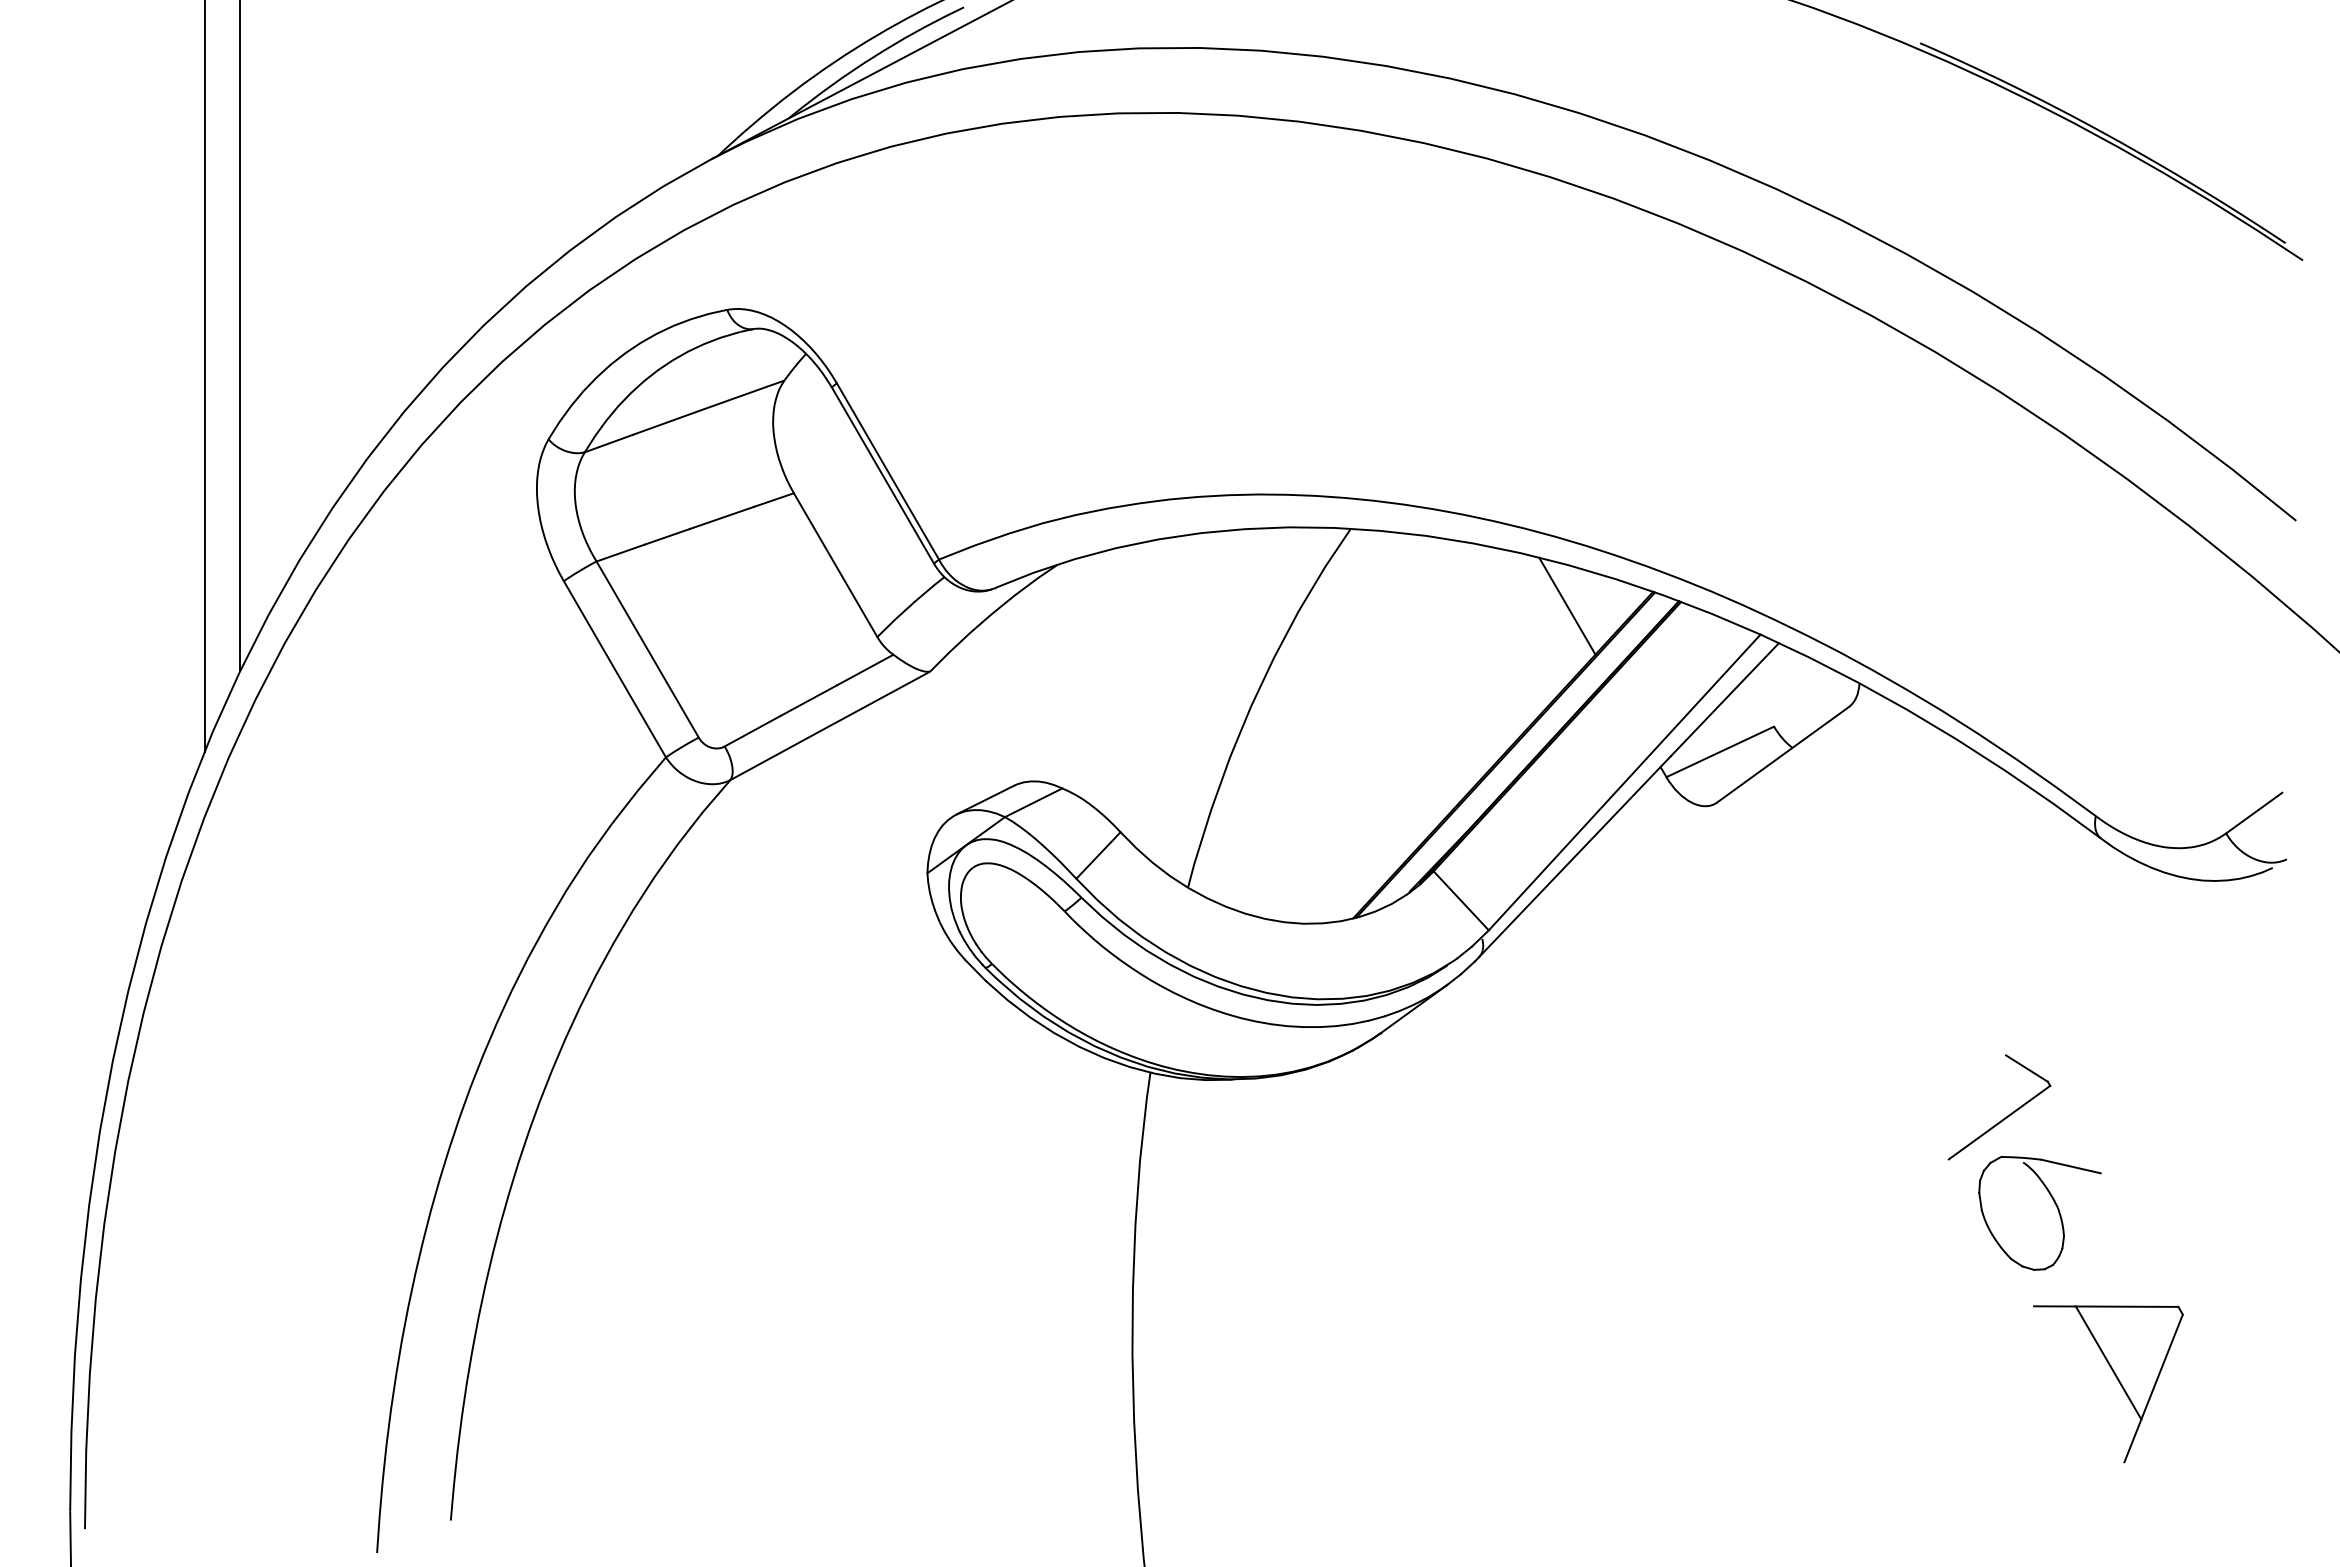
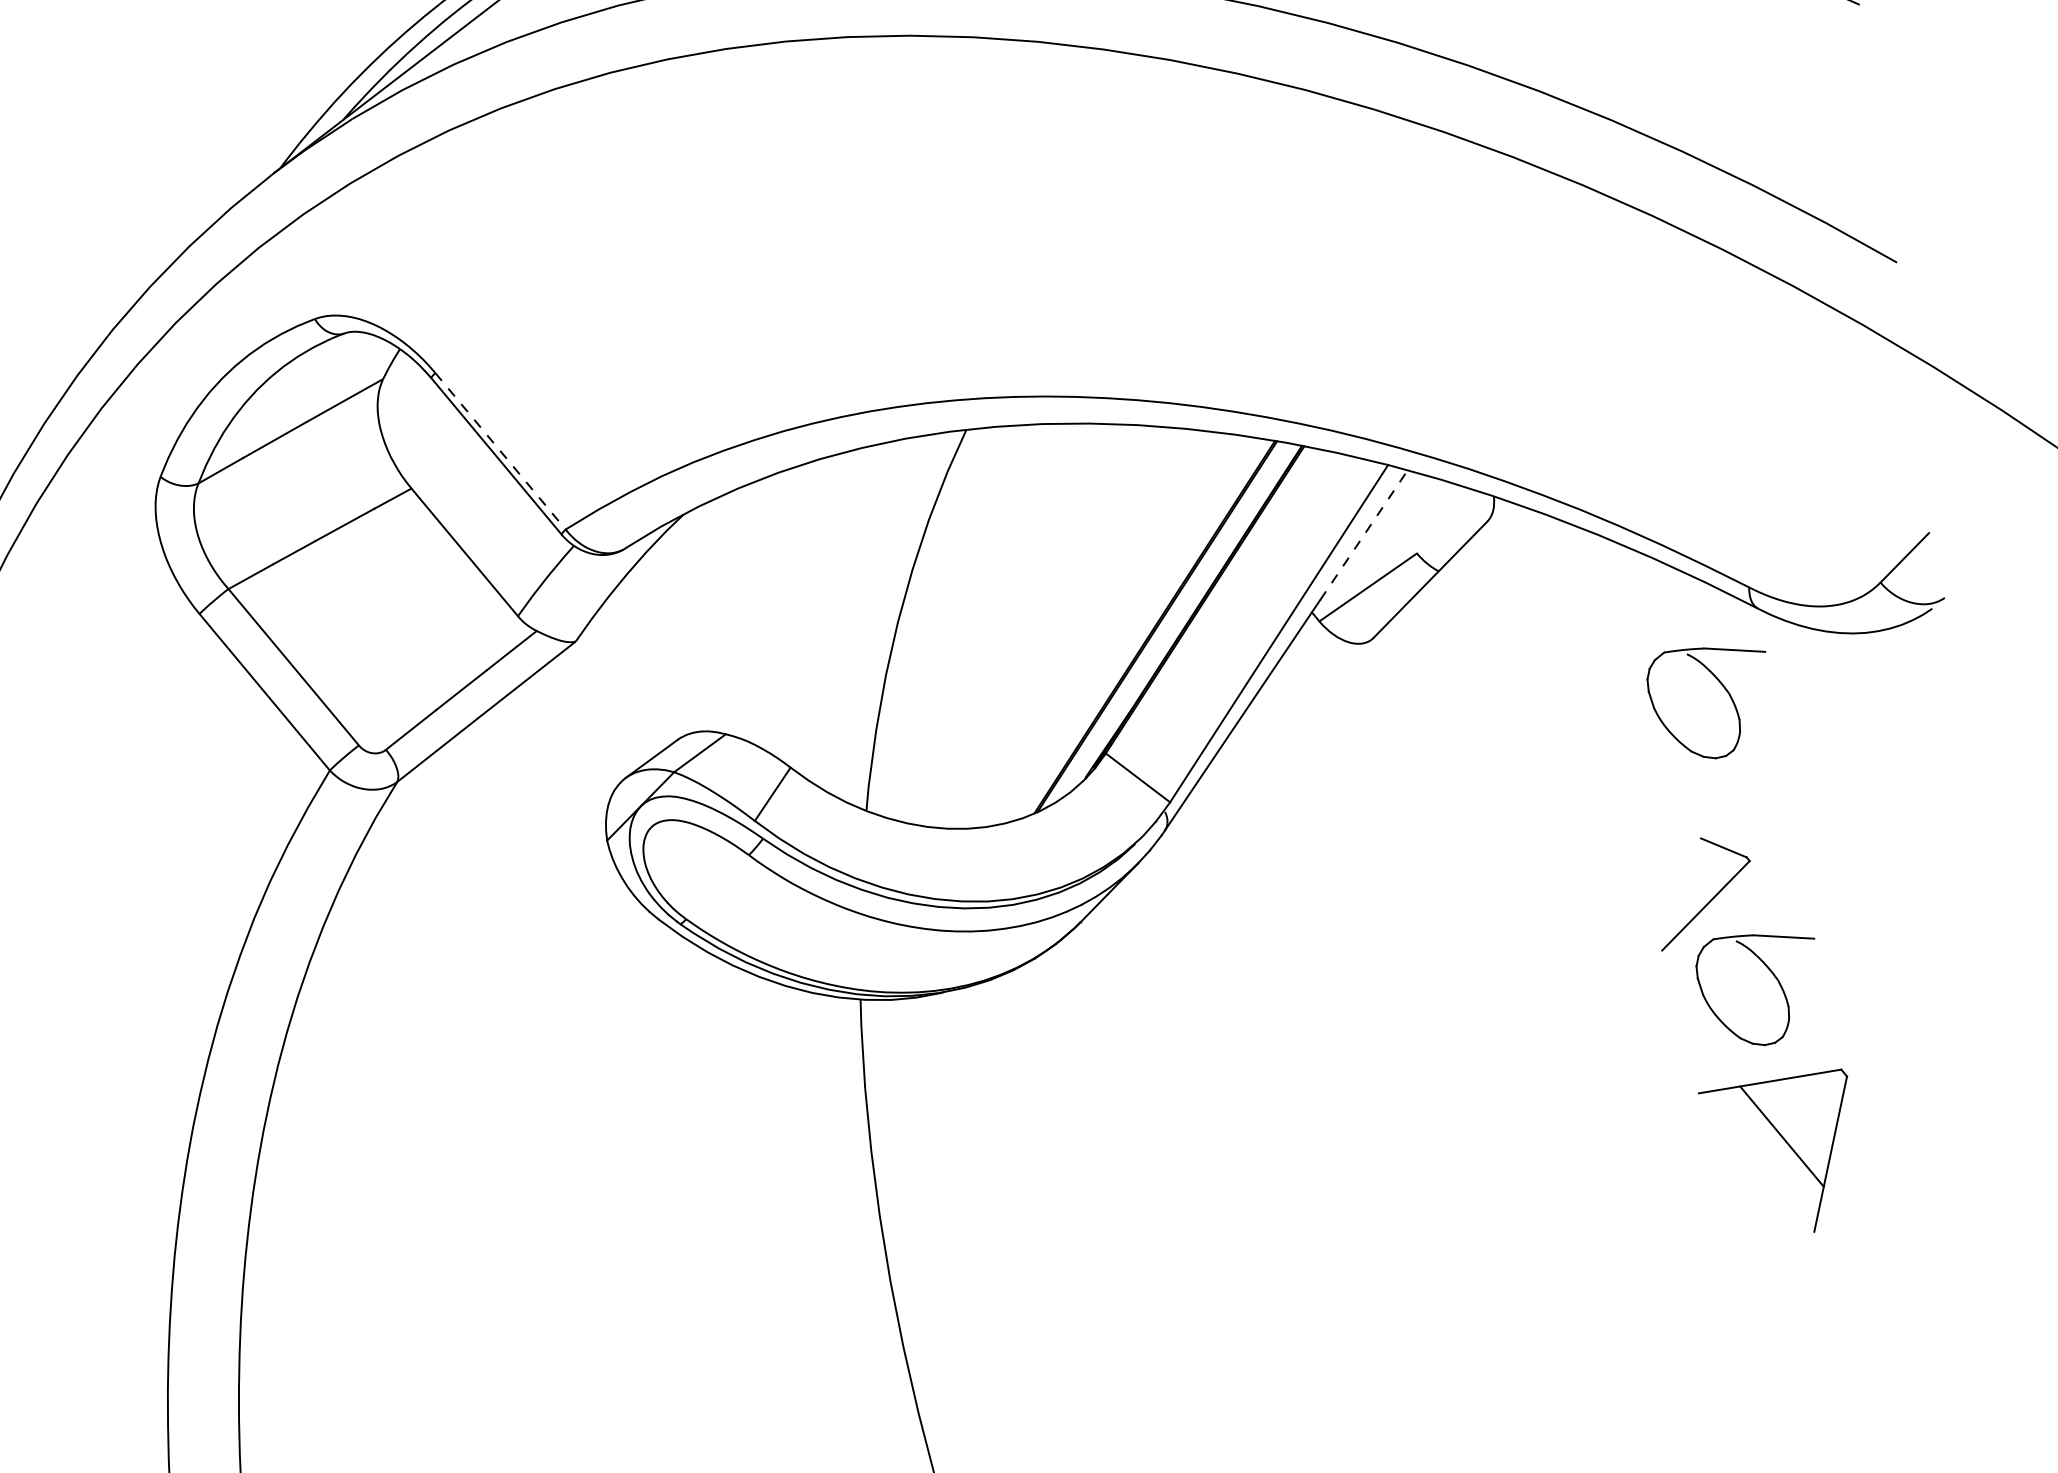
line: (887, 471) -> (500, 451), solid -> dashed
line: (1567, 605) -> (1192, 468), removed
line: (1725, 699) -> (1364, 534), solid -> dashed
part: (2055, 914) -> (1726, 691), added
part: (2117, 1380) -> (1793, 1152), moved

